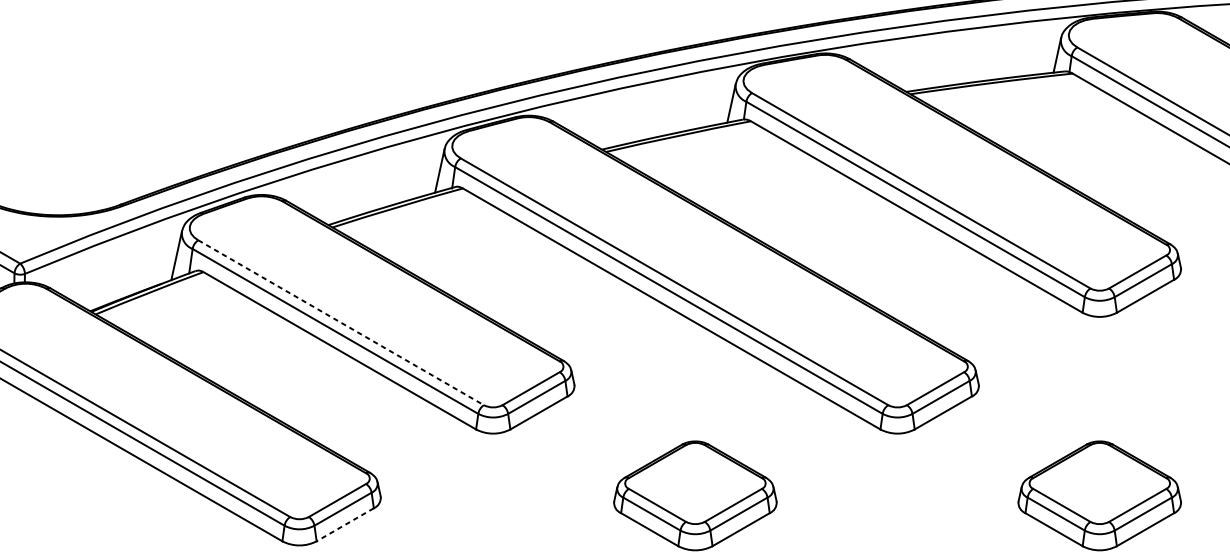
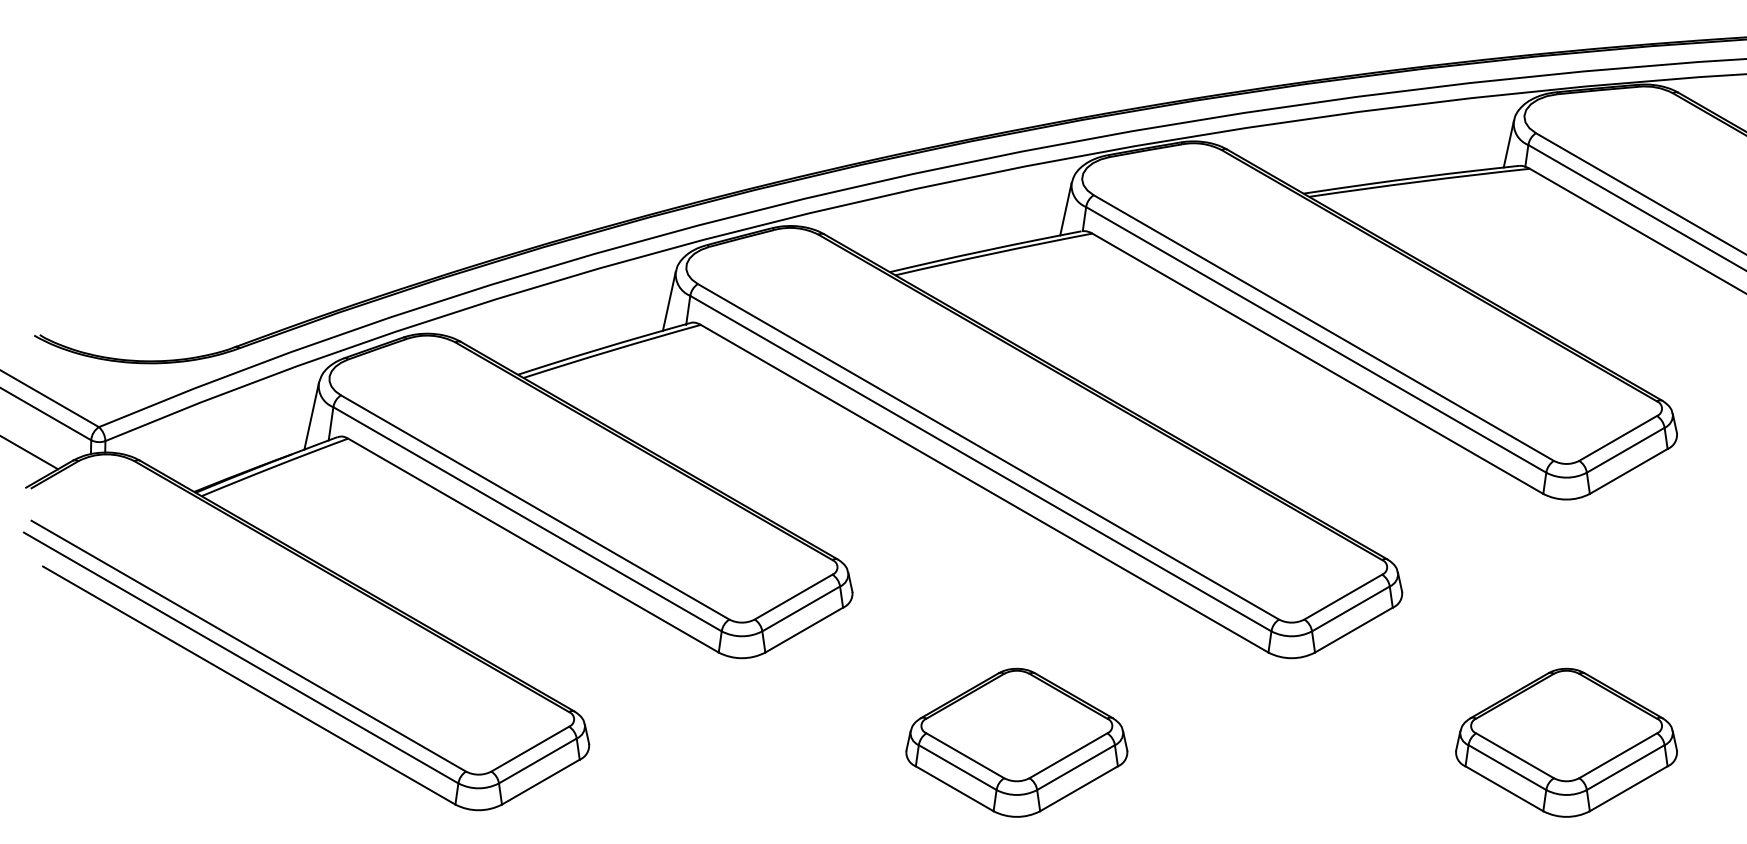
line: (341, 322) -> (535, 507), dashed -> solid
line: (344, 525) -> (540, 782), dashed -> solid

